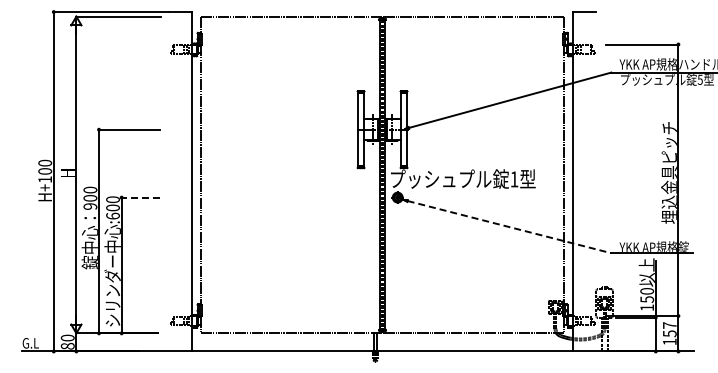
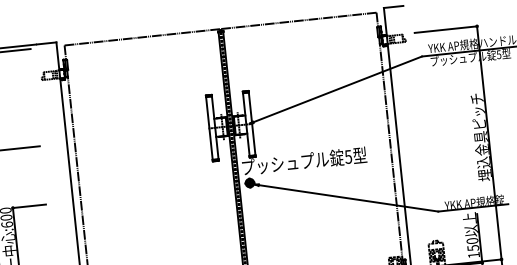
text: (514, 179) -> (348, 157), 1 -> 5
line: (140, 197) -> (29, 206), dashed -> solid
line: (509, 227) -> (348, 198), dashed -> solid

